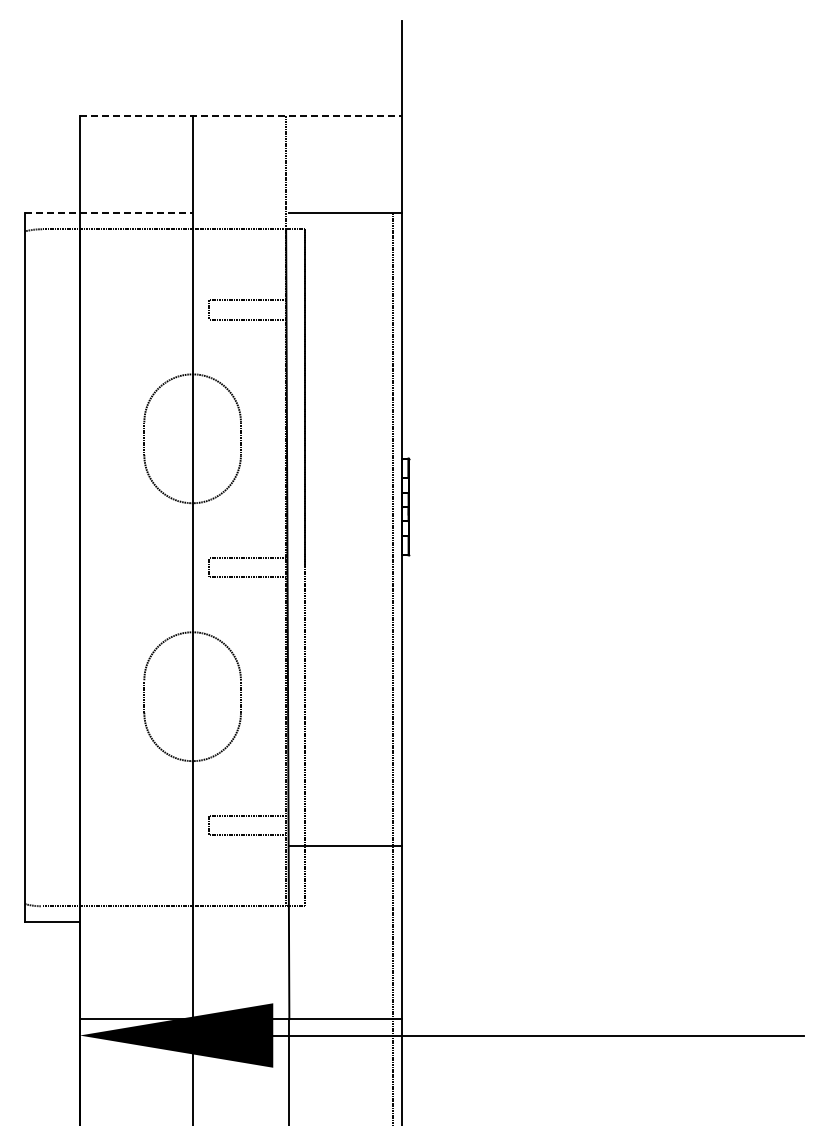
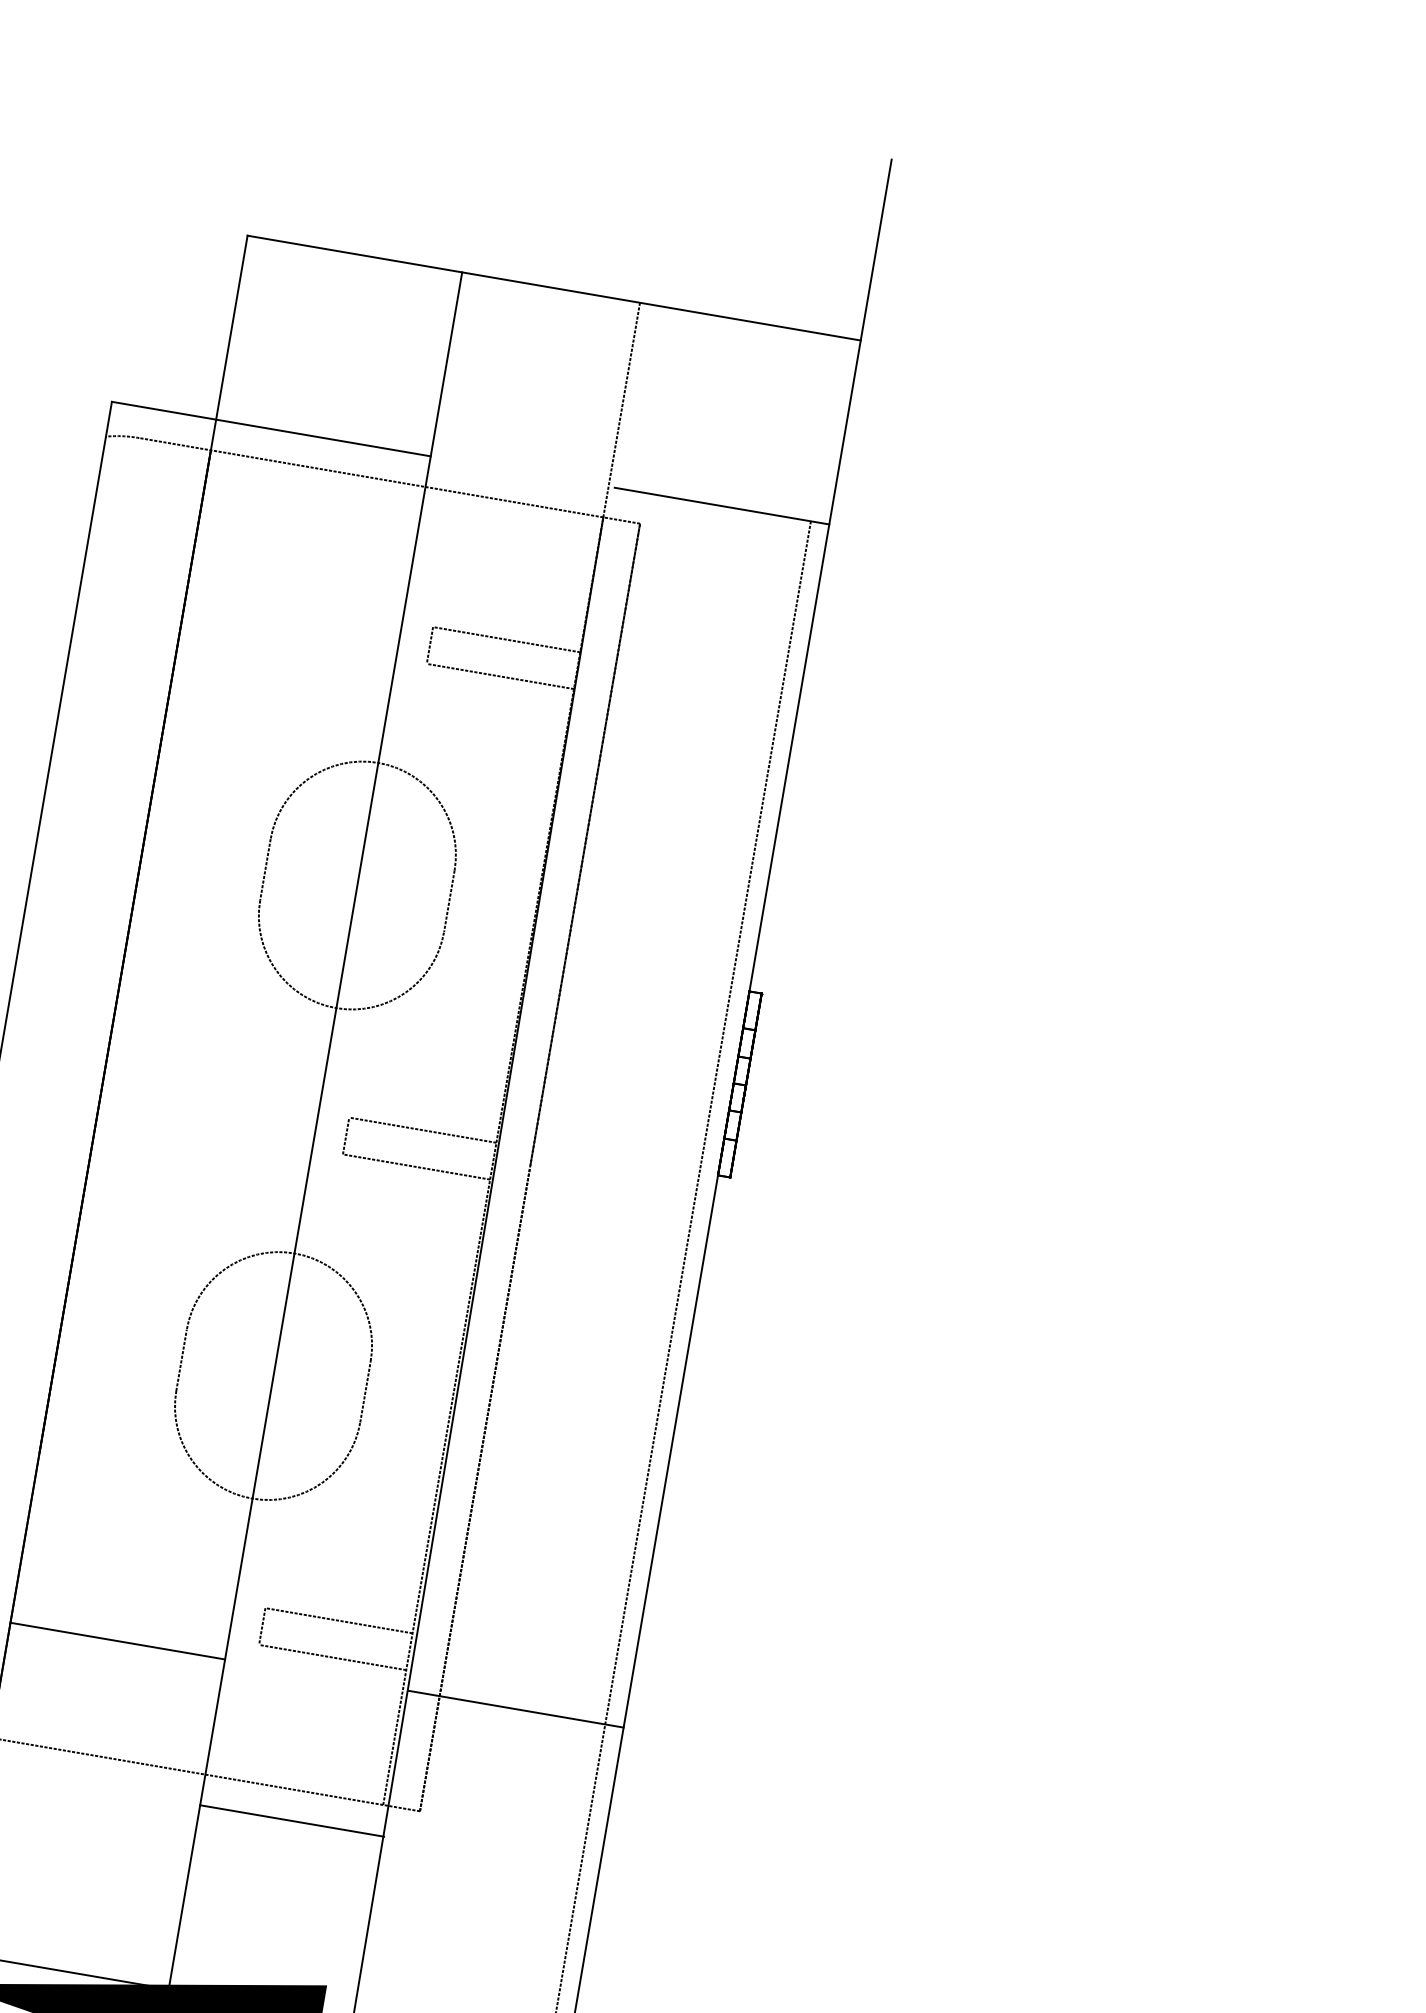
line: (241, 116) -> (555, 288), dashed -> solid
line: (108, 213) -> (270, 429), dashed -> solid
line: (135, 845) -> (116, 1640), added
line: (240, 922) -> (291, 1821), added

